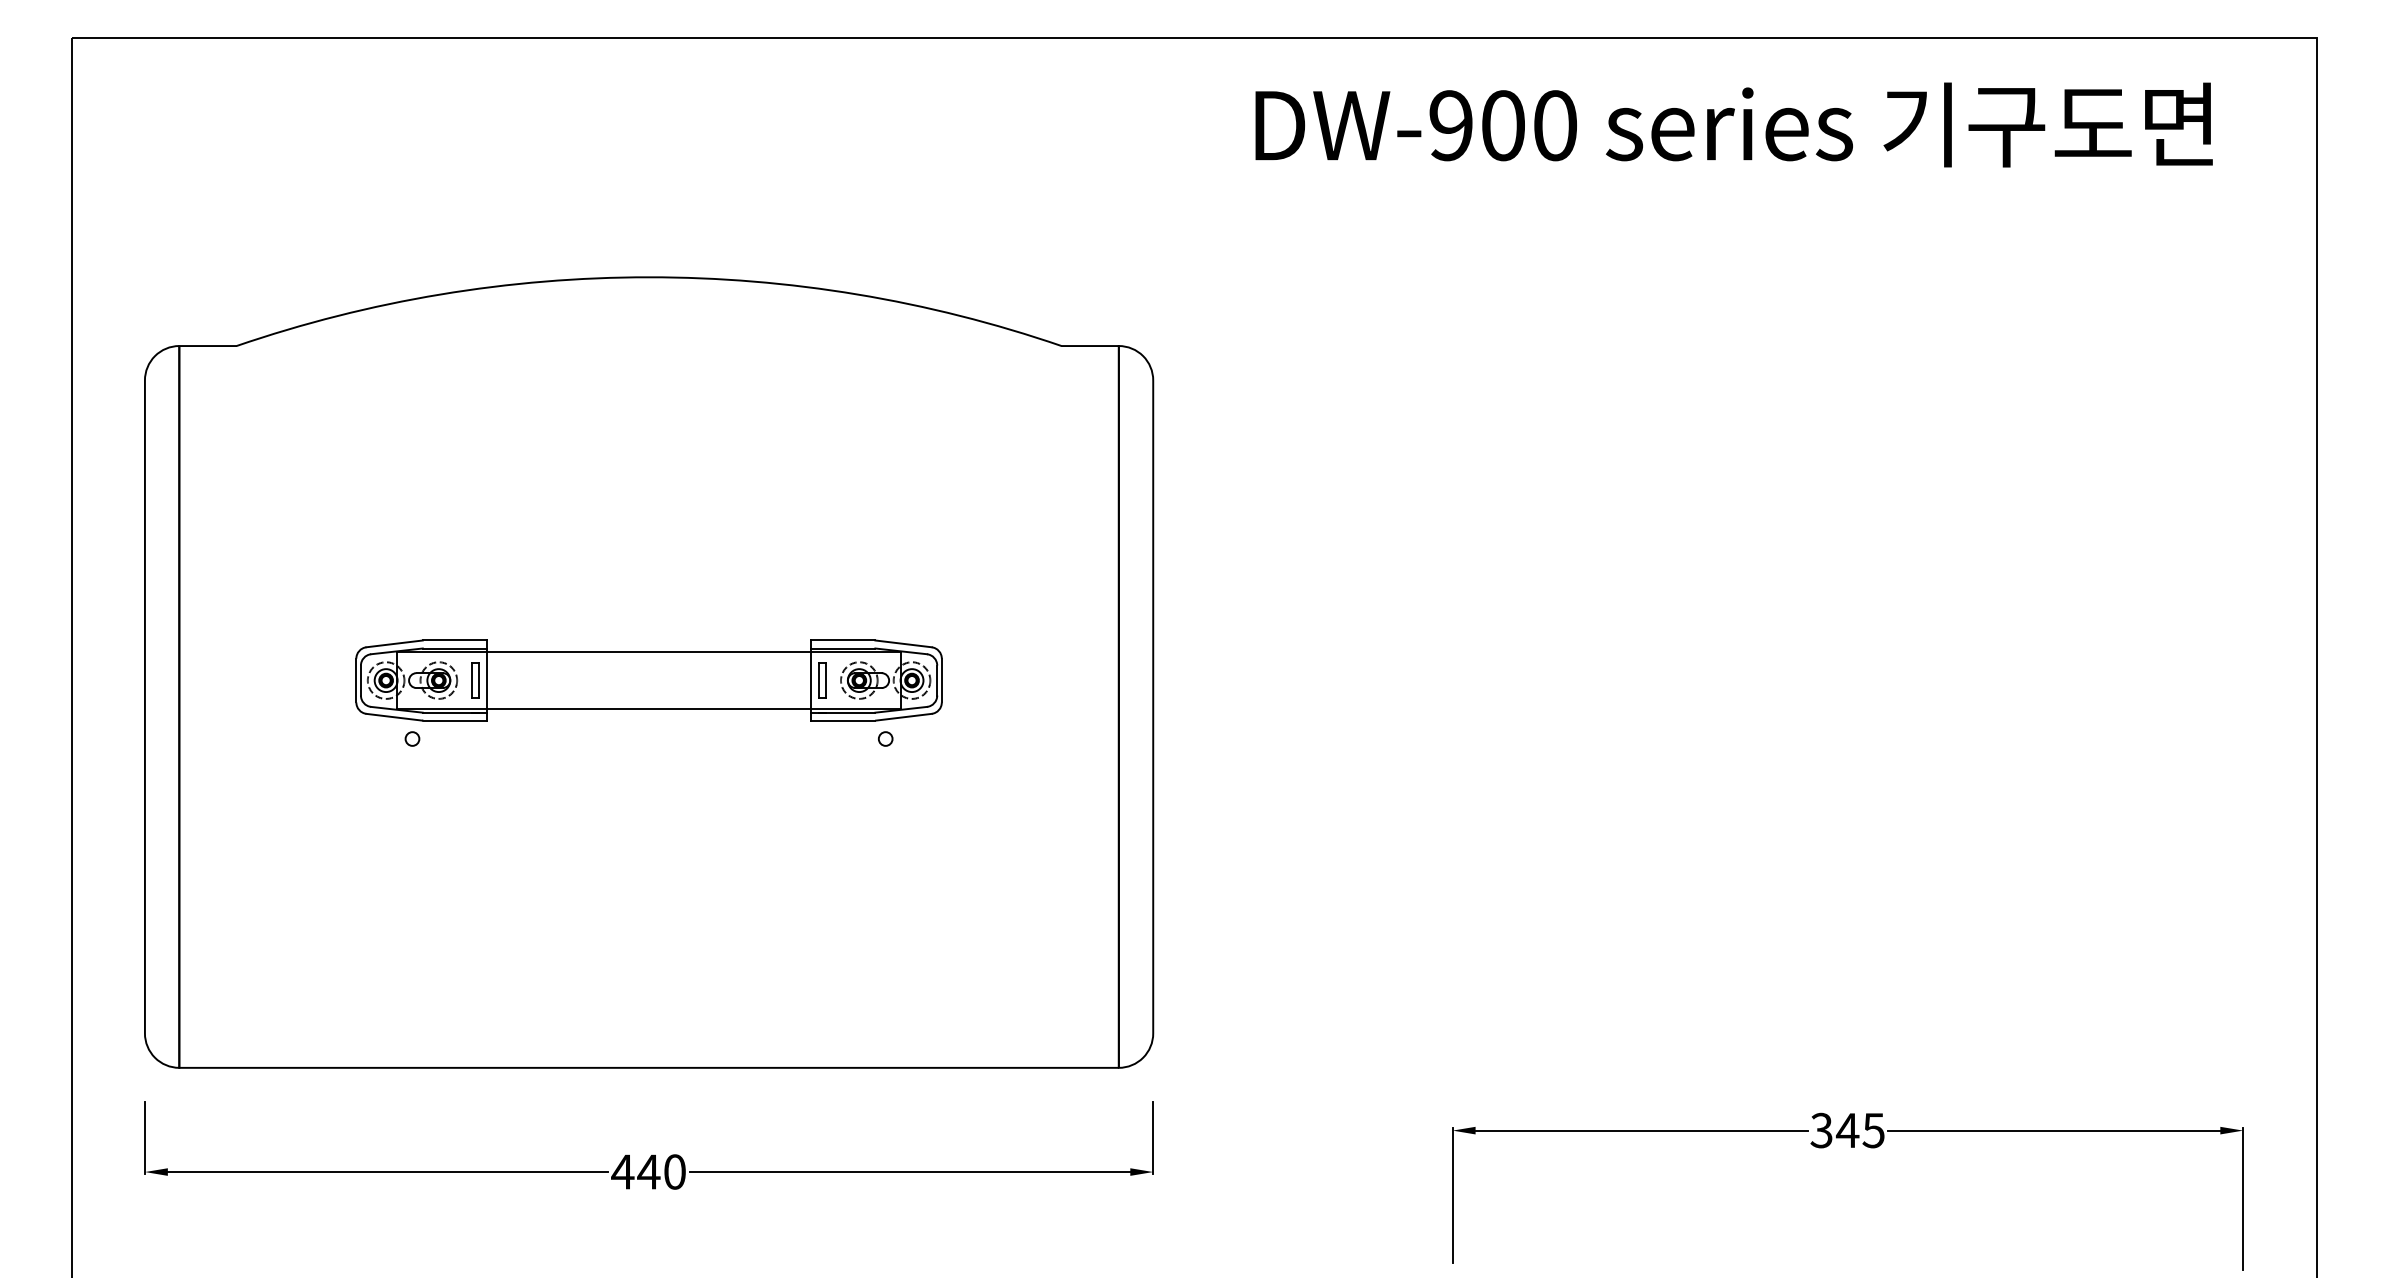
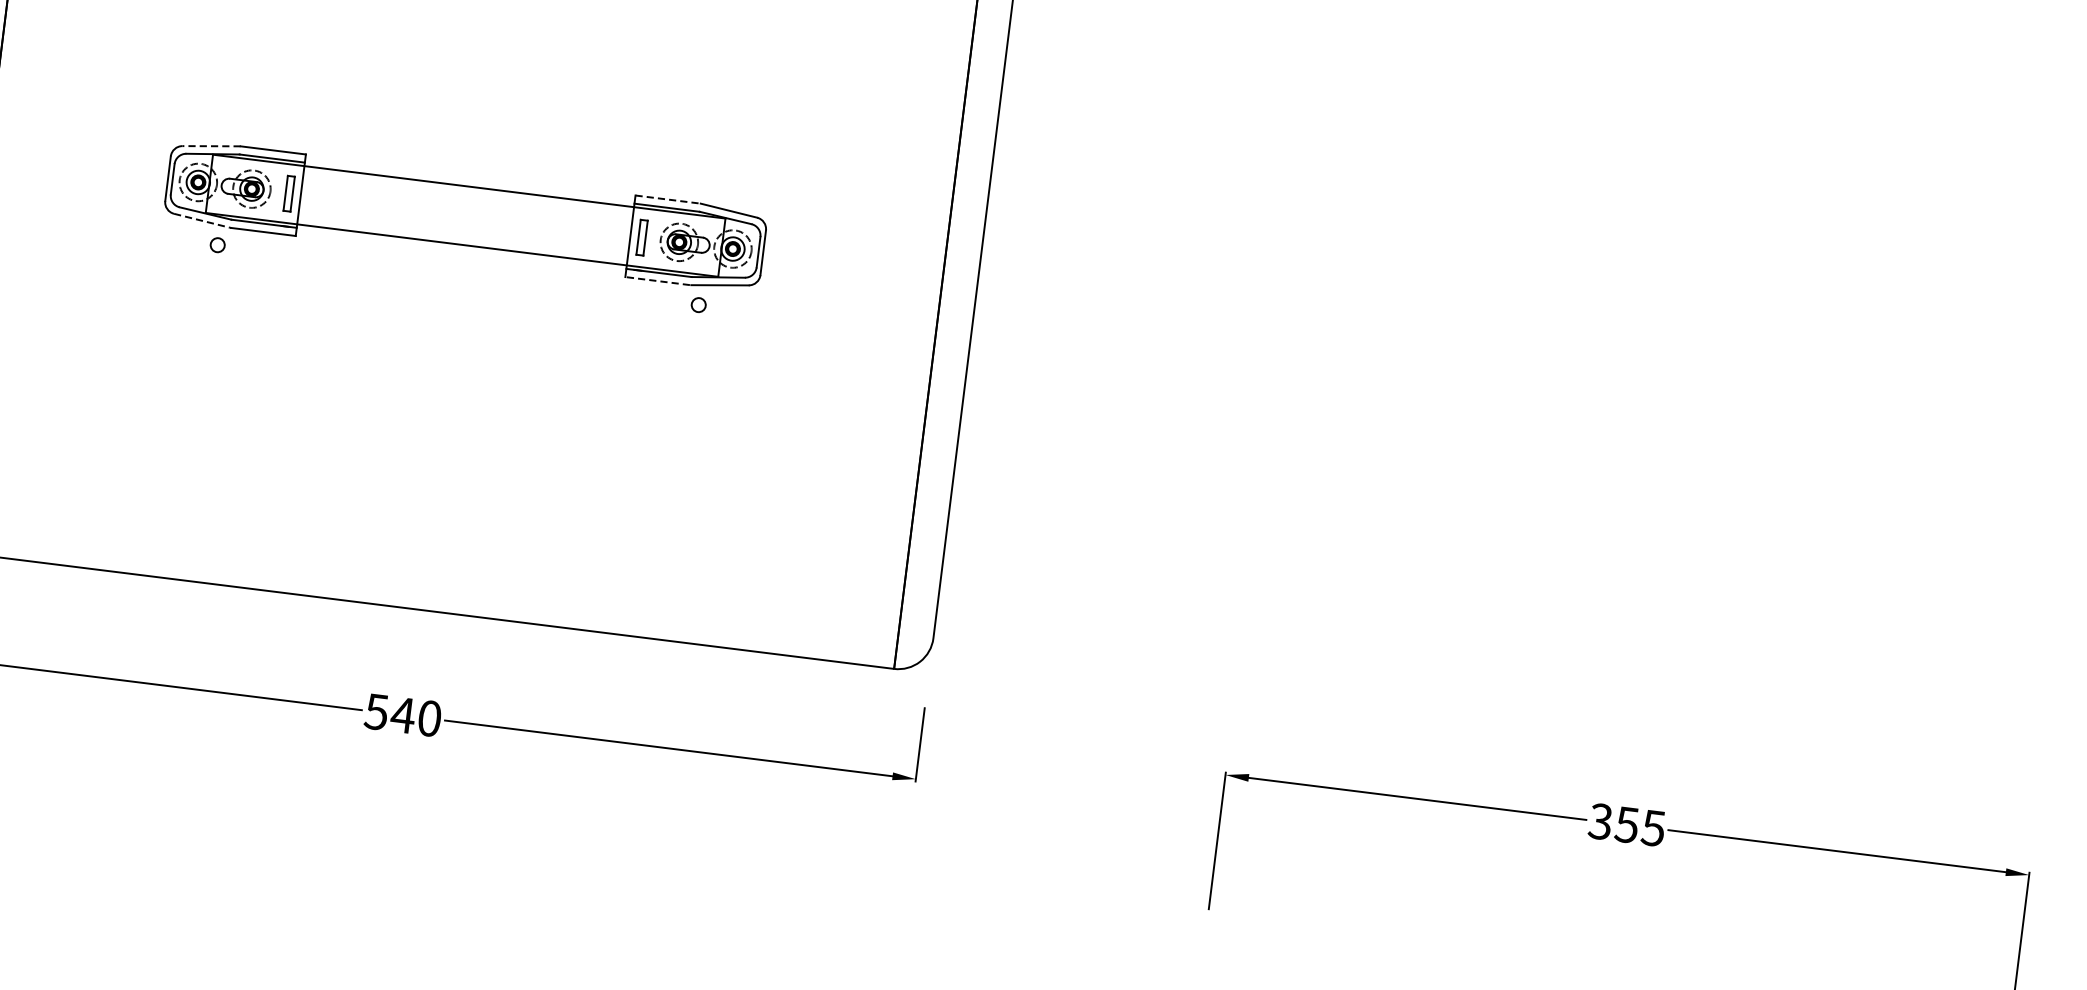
line: (843, 640) -> (668, 199), solid -> dashed
line: (394, 643) -> (211, 145), solid -> dashed
line: (394, 717) -> (202, 221), solid -> dashed
line: (842, 720) -> (657, 280), solid -> dashed
text: (1847, 1130) -> (1626, 824), 345 -> 355
text: (622, 1171) -> (376, 711), 440 -> 540

